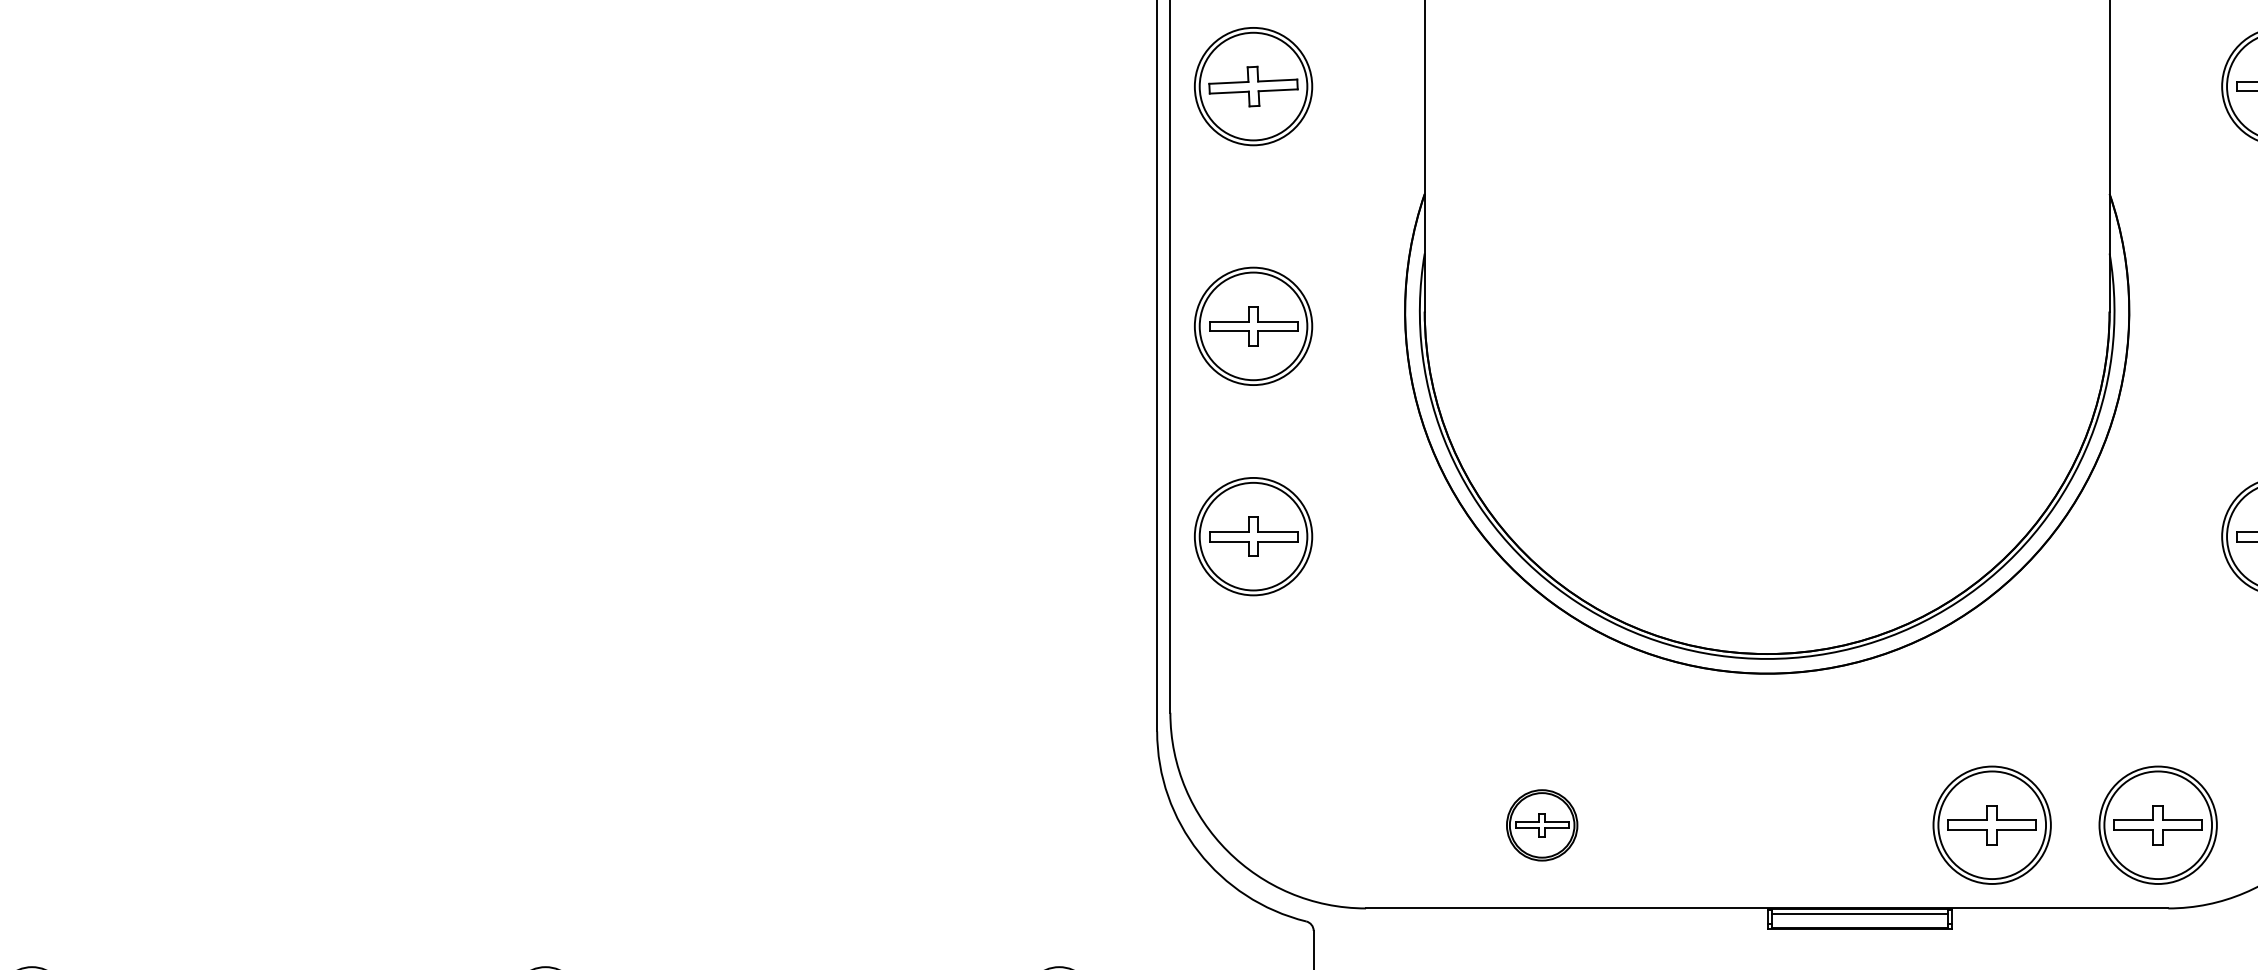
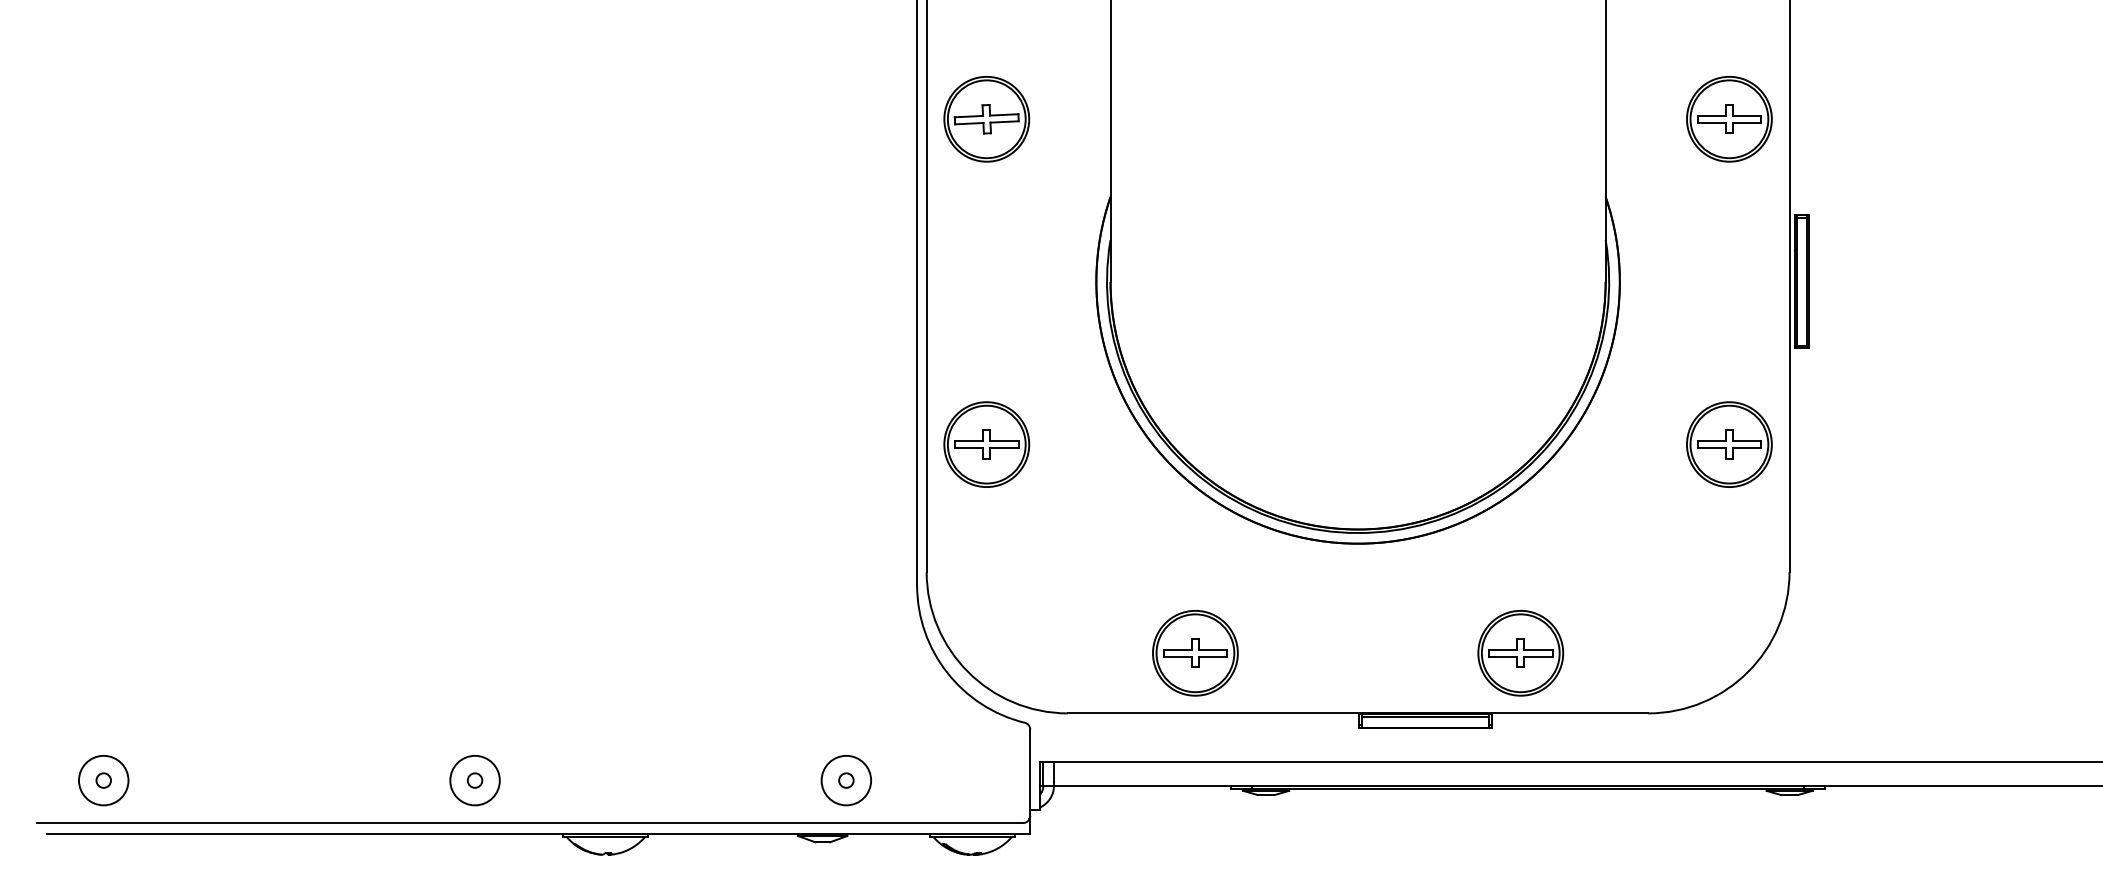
part: (1253, 326) -> (986, 292), removed
part: (1542, 825) -> (1195, 653), size x1.67
part: (2157, 825) -> (1640, 653), removed

